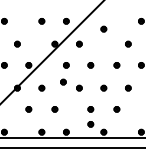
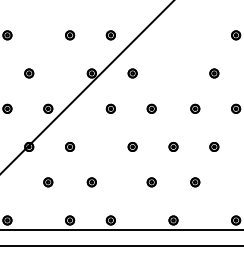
part: (103, 28) -> (172, 47), removed
part: (63, 81) -> (106, 135), removed
part: (90, 124) -> (151, 207), removed

